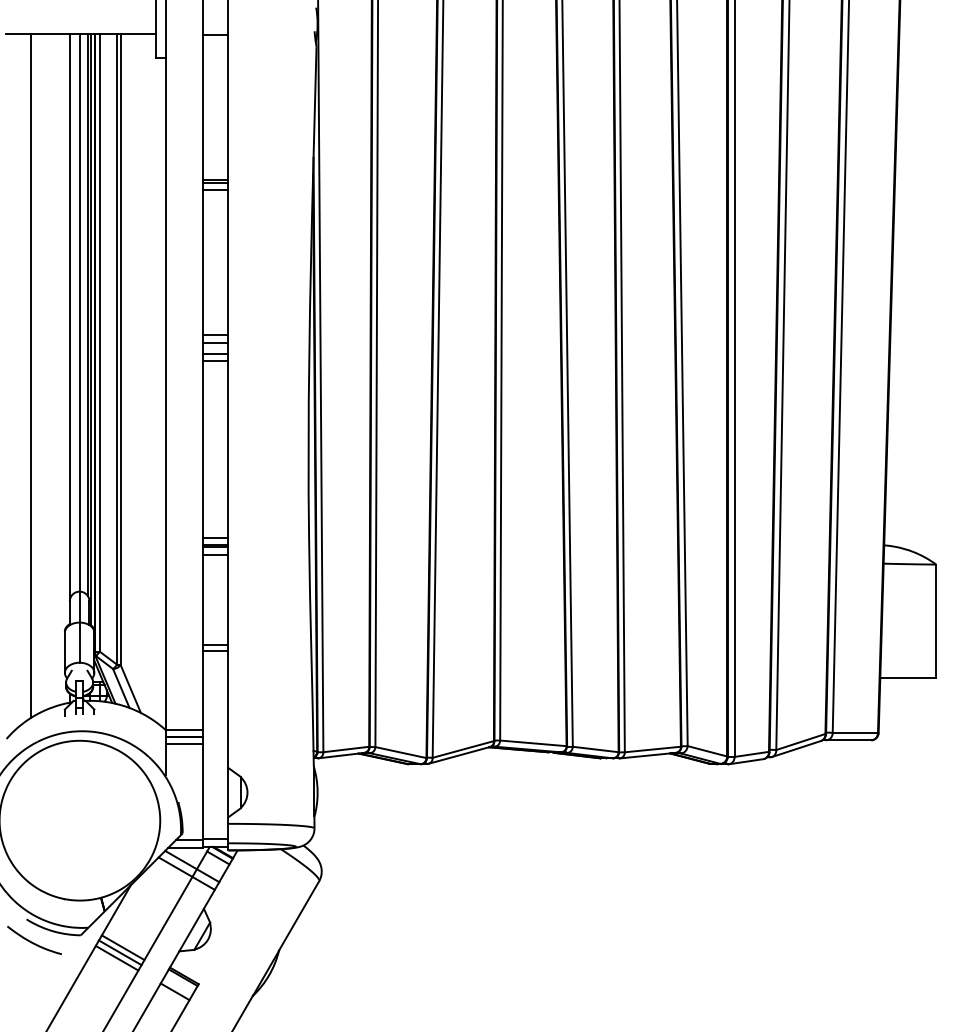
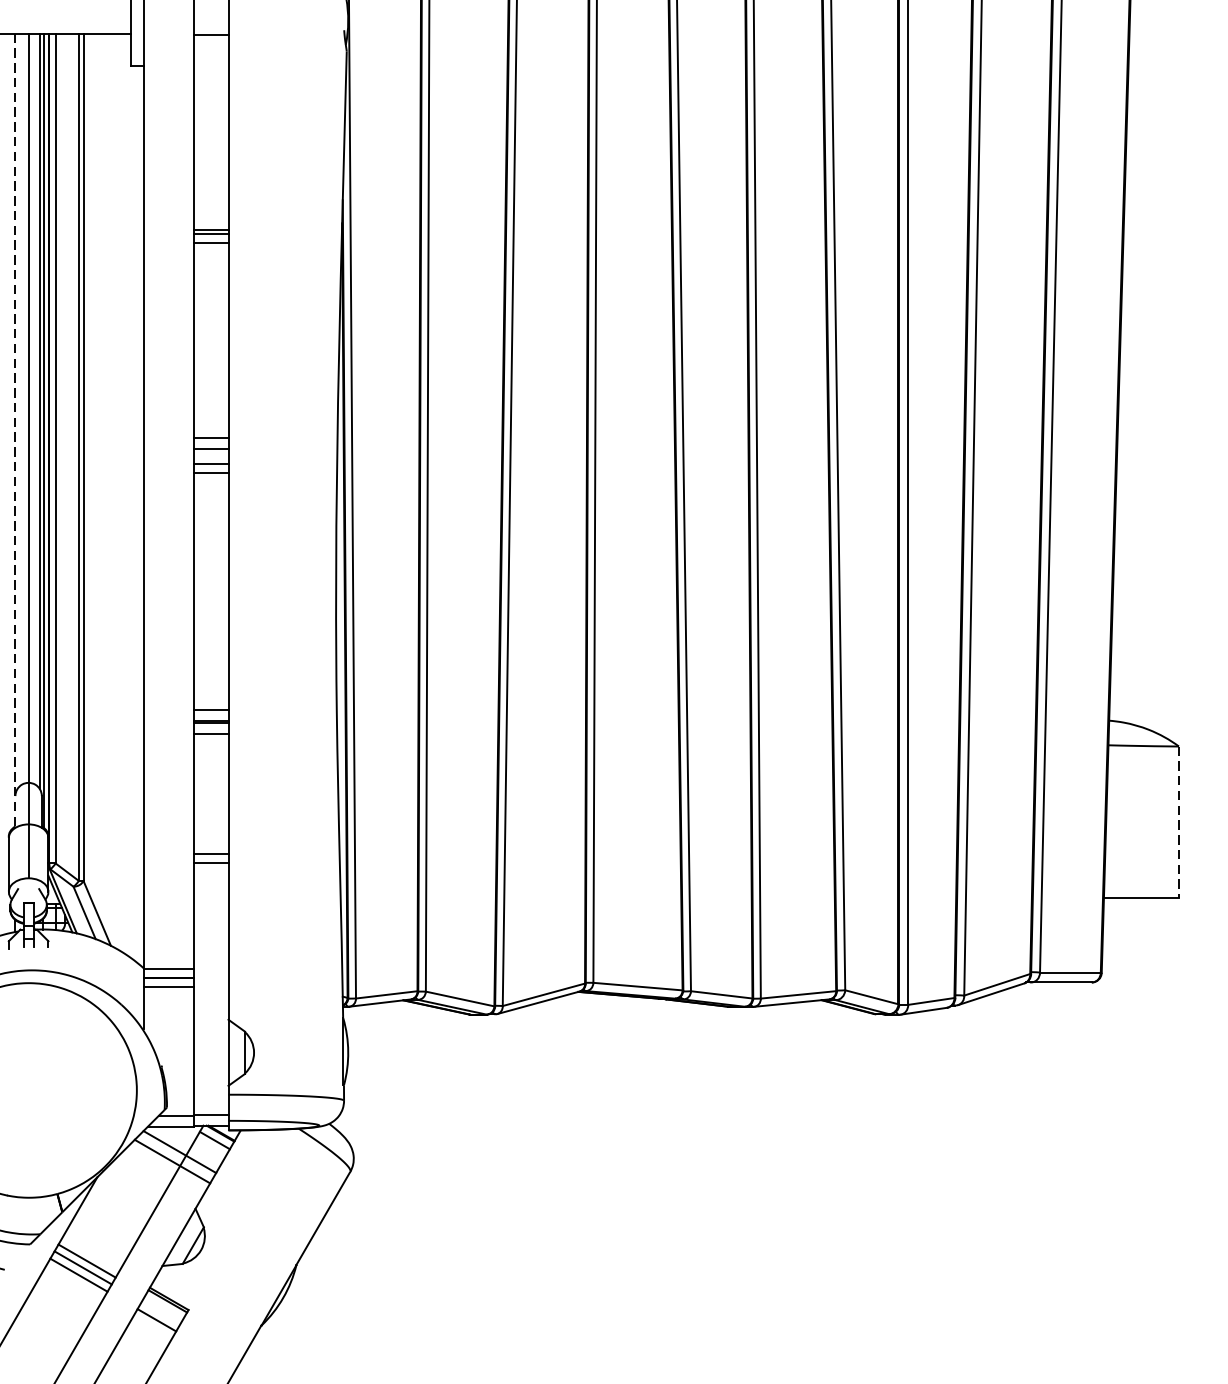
line: (69, 329) -> (15, 430), solid -> dashed
line: (936, 621) -> (1179, 822), solid -> dashed

